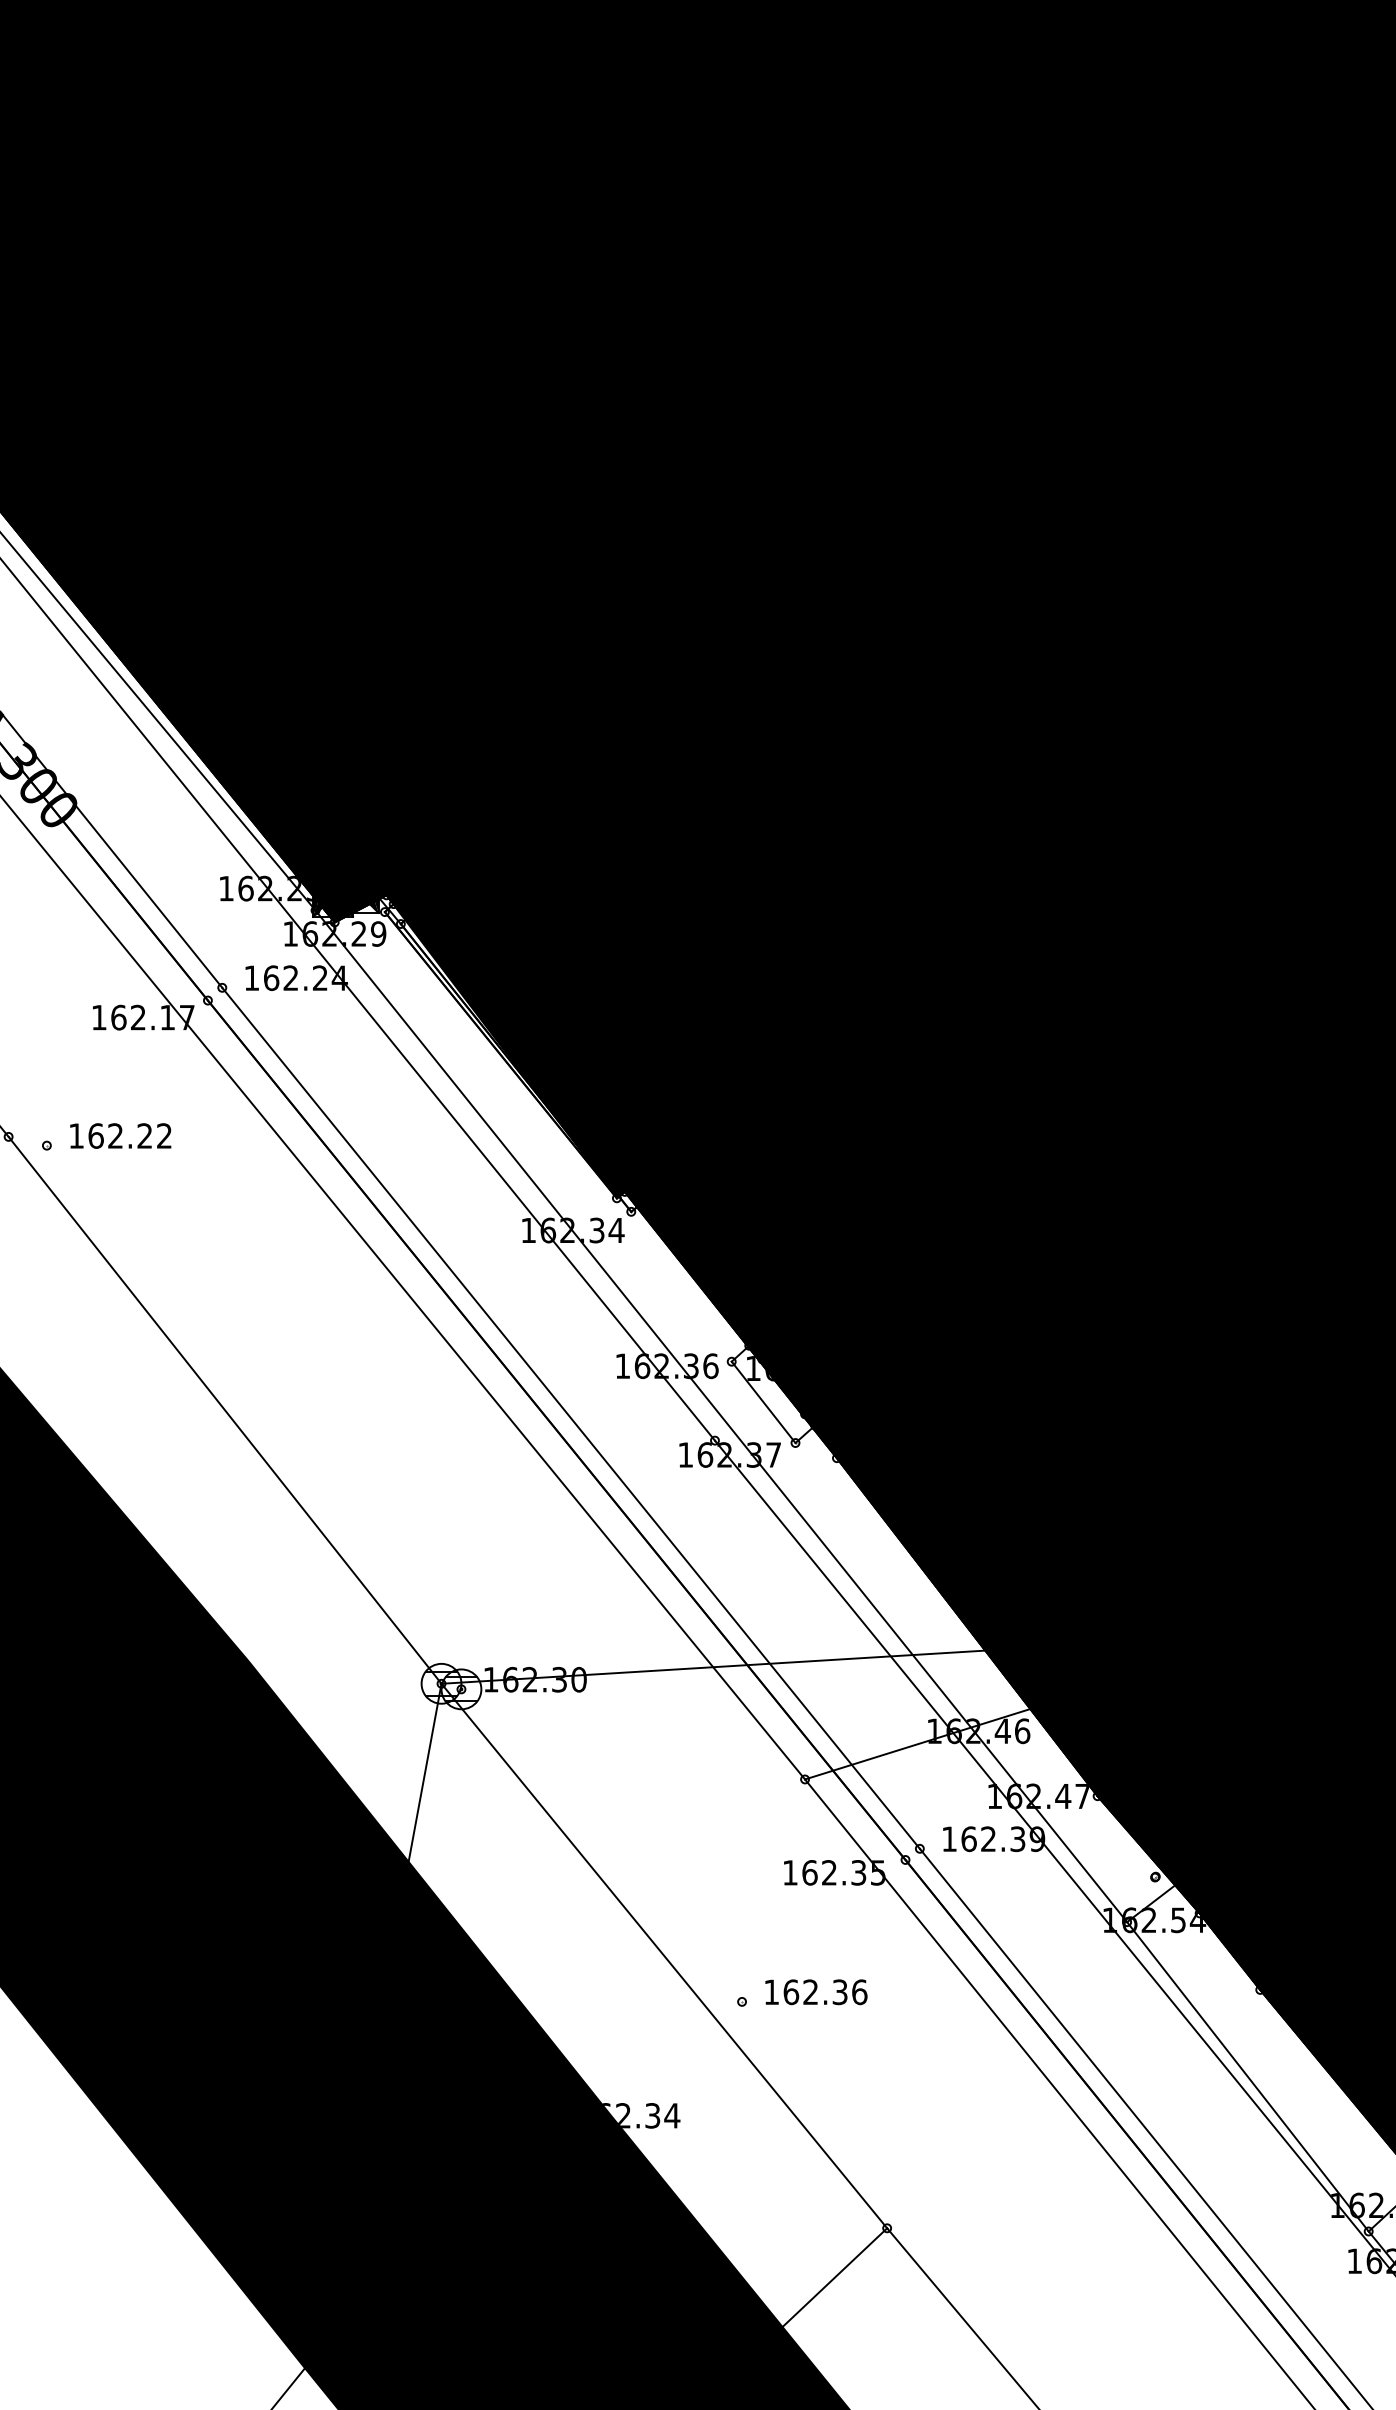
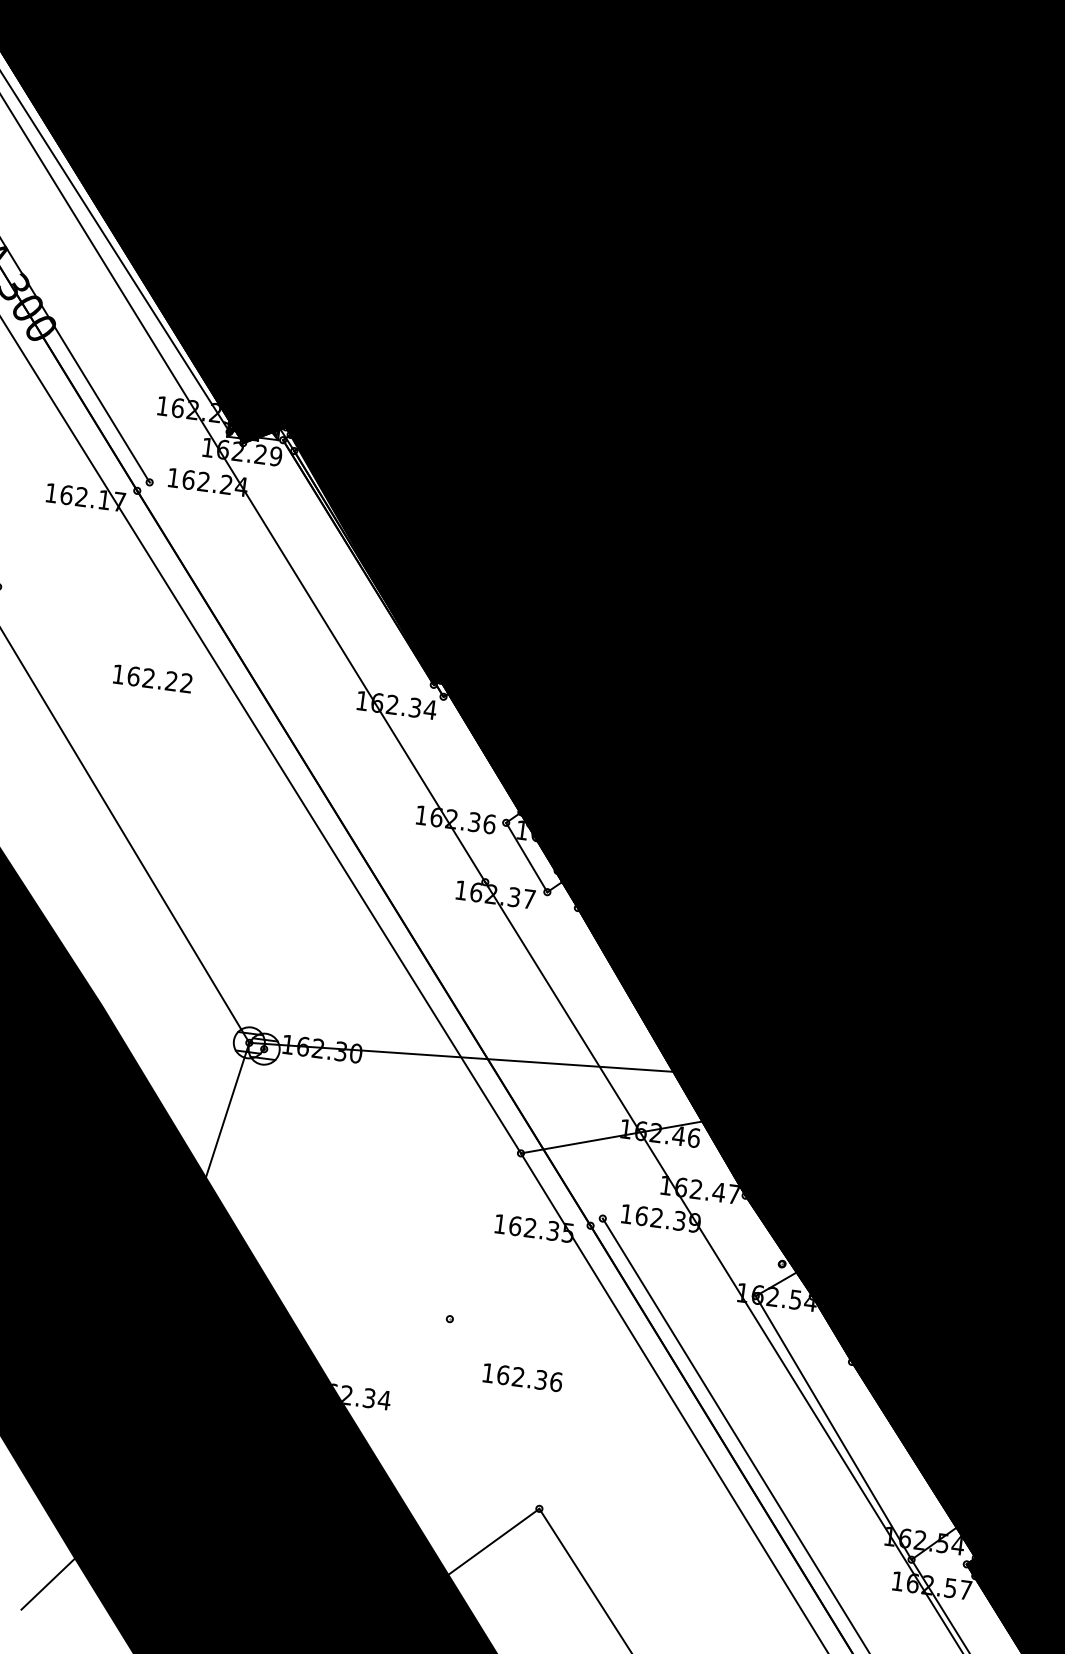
text: (120, 1135) -> (152, 678), moved
line: (721, 1416) -> (492, 864), removed
line: (570, 1417) -> (375, 849), removed
line: (664, 1955) -> (394, 1275), removed
text: (816, 1992) -> (522, 1377), moved

